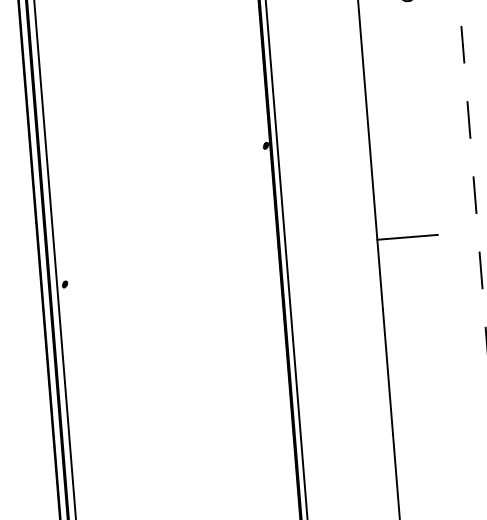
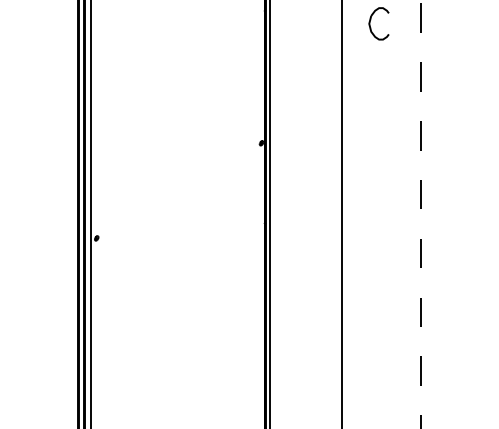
line: (407, 237) -> (365, 223), removed

